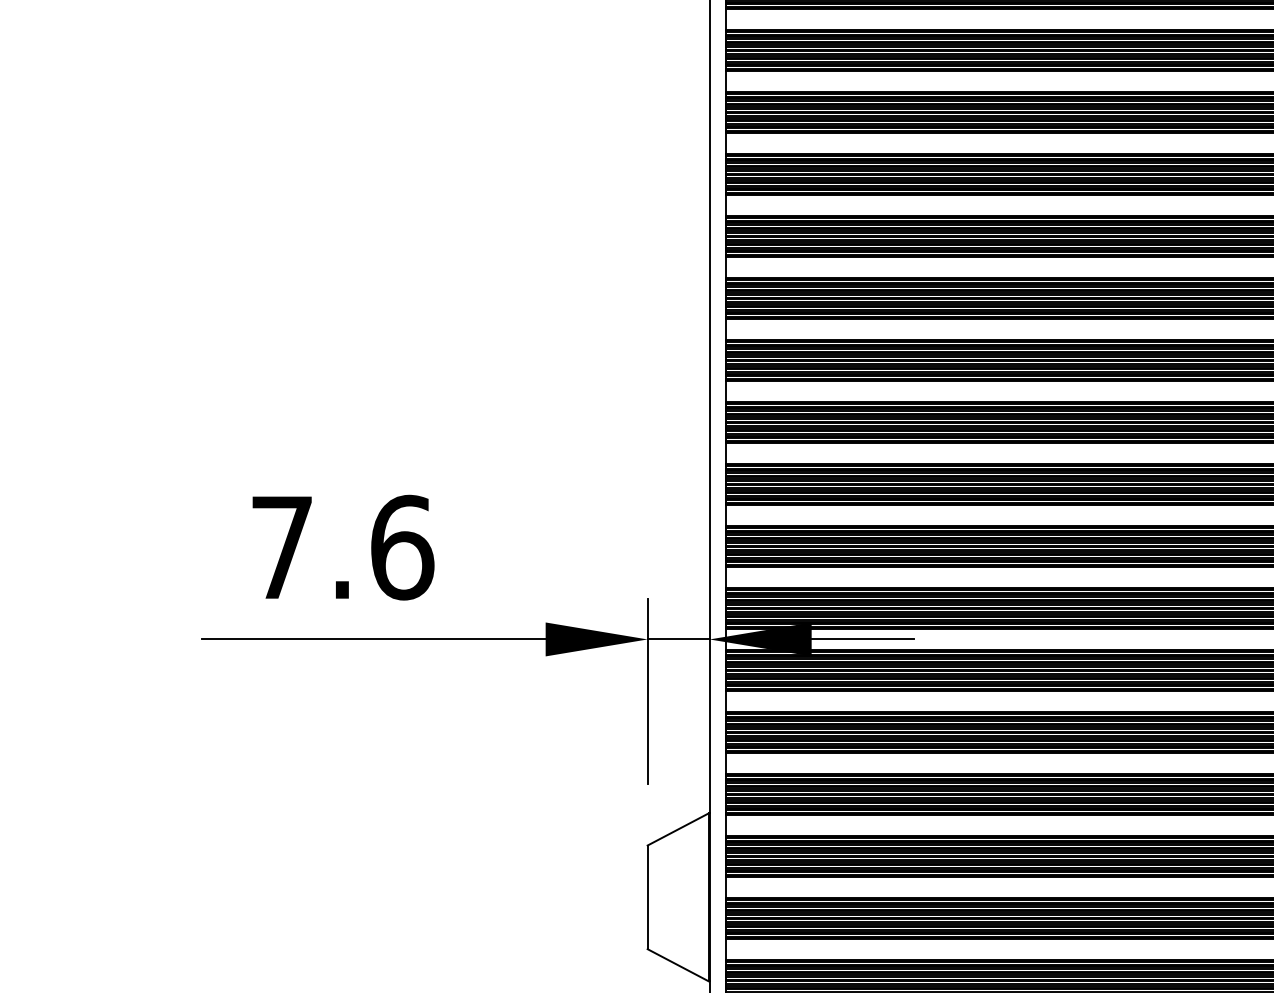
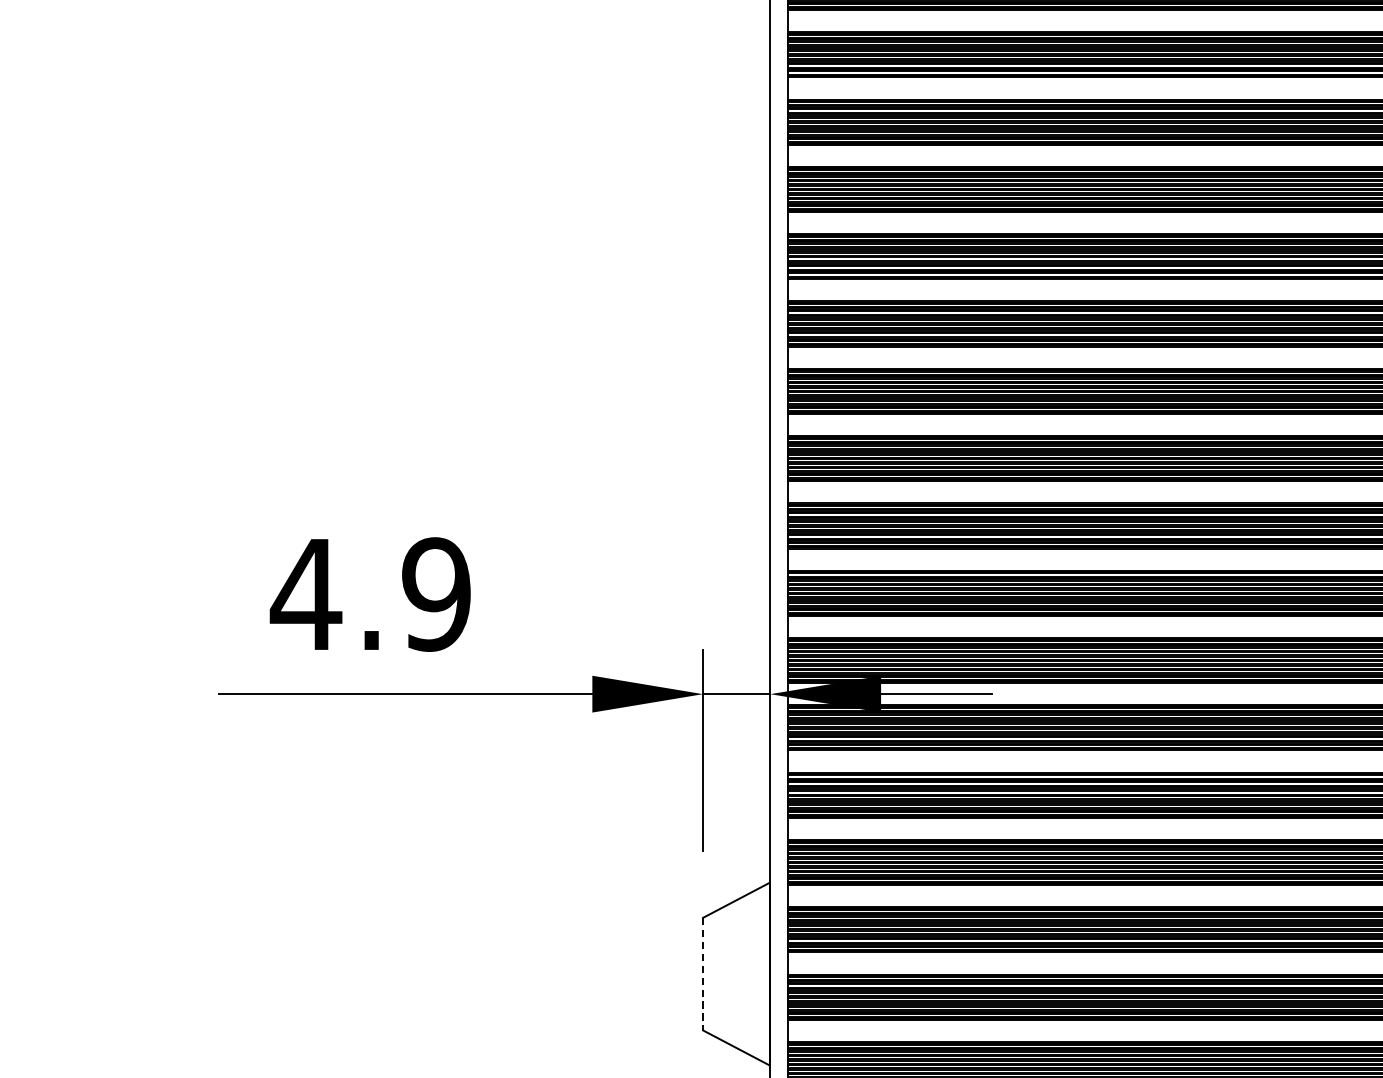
text: (341, 547) -> (370, 594), 7.6 -> 4.9
line: (647, 897) -> (702, 974), solid -> dashed

